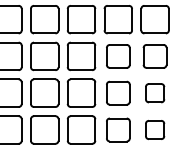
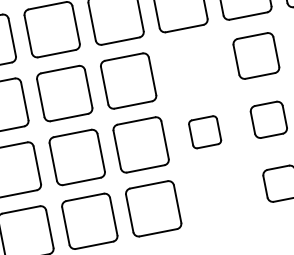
part: (118, 56) -> (192, 68), removed
part: (118, 92) -> (205, 131), size x0.7
part: (118, 129) -> (217, 195), removed

